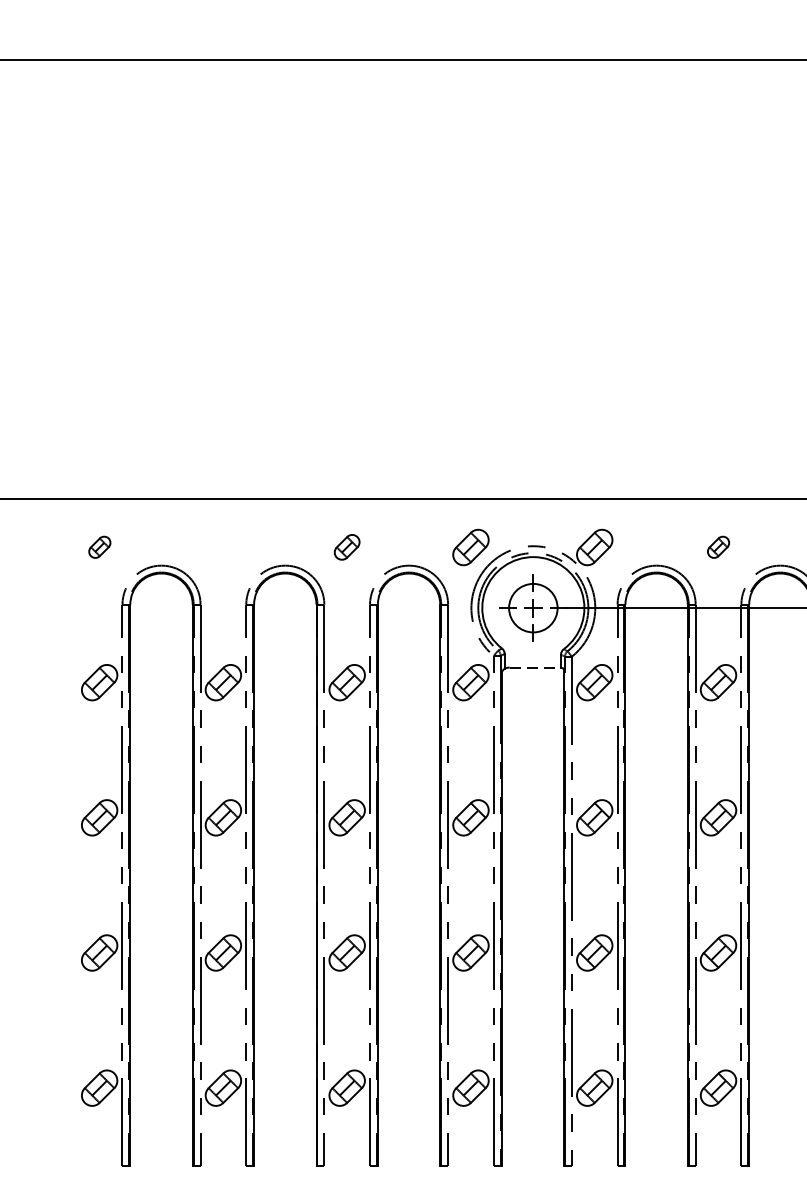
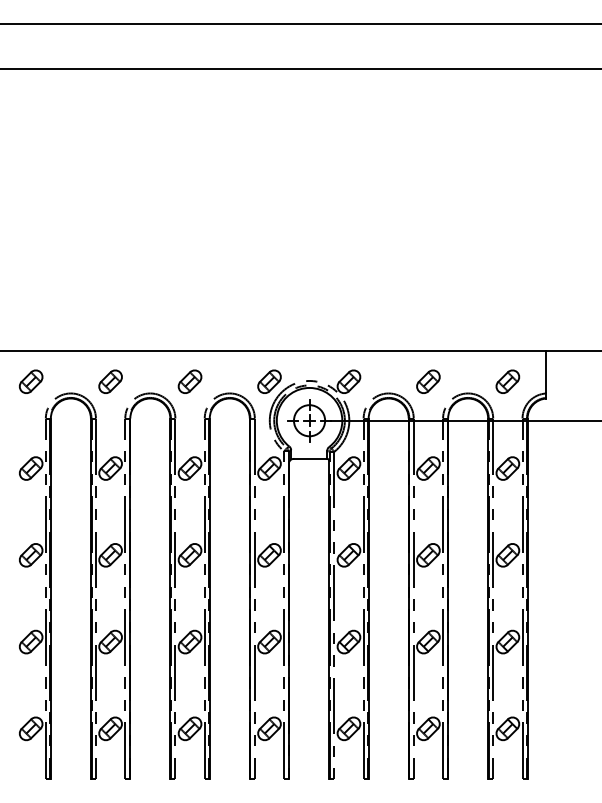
part: (100, 547) -> (31, 381), size x1.67
part: (223, 547) -> (110, 381), added
part: (346, 547) -> (189, 381), size x1.43
part: (718, 547) -> (428, 381), size x1.67
line: (536, 666) -> (311, 458), dashed -> solid

